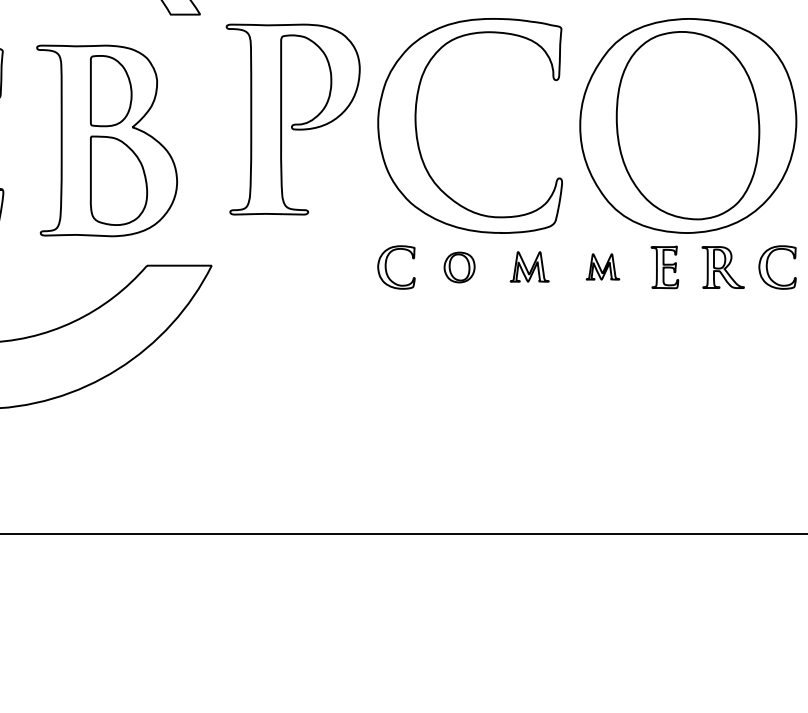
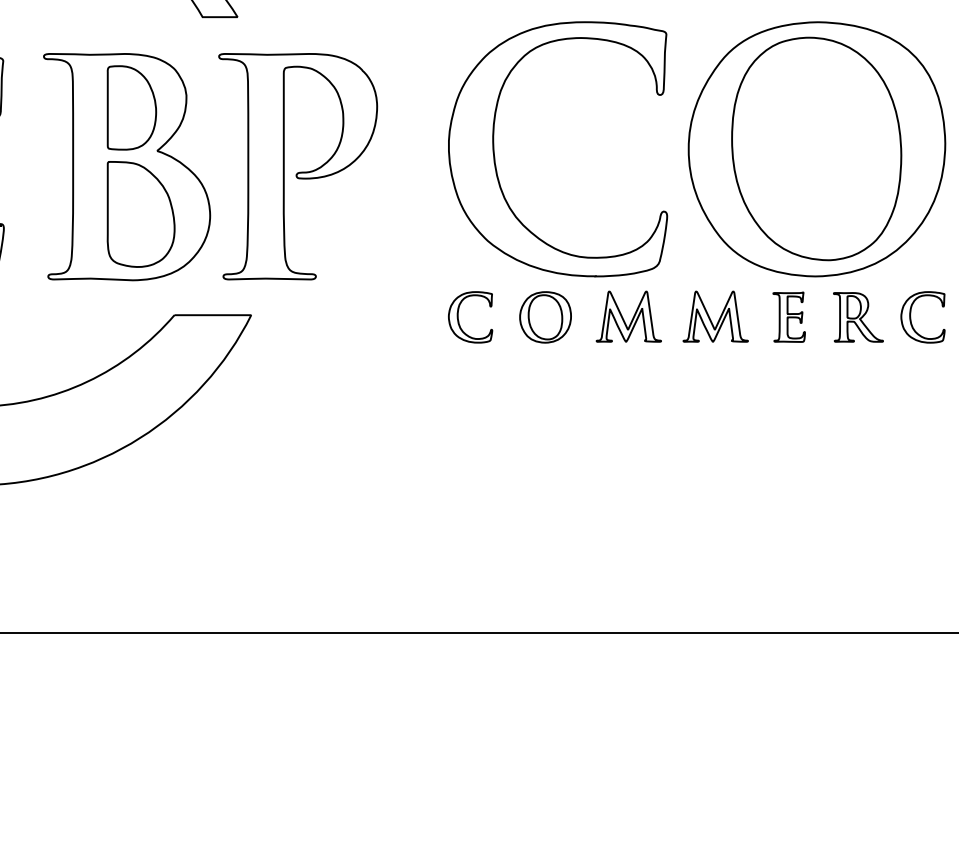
part: (292, 119) -> (297, 166), moved
part: (529, 266) -> (628, 316), size x1.43
part: (602, 266) -> (715, 316), size x1.67
part: (459, 267) -> (545, 317), size x1.43

